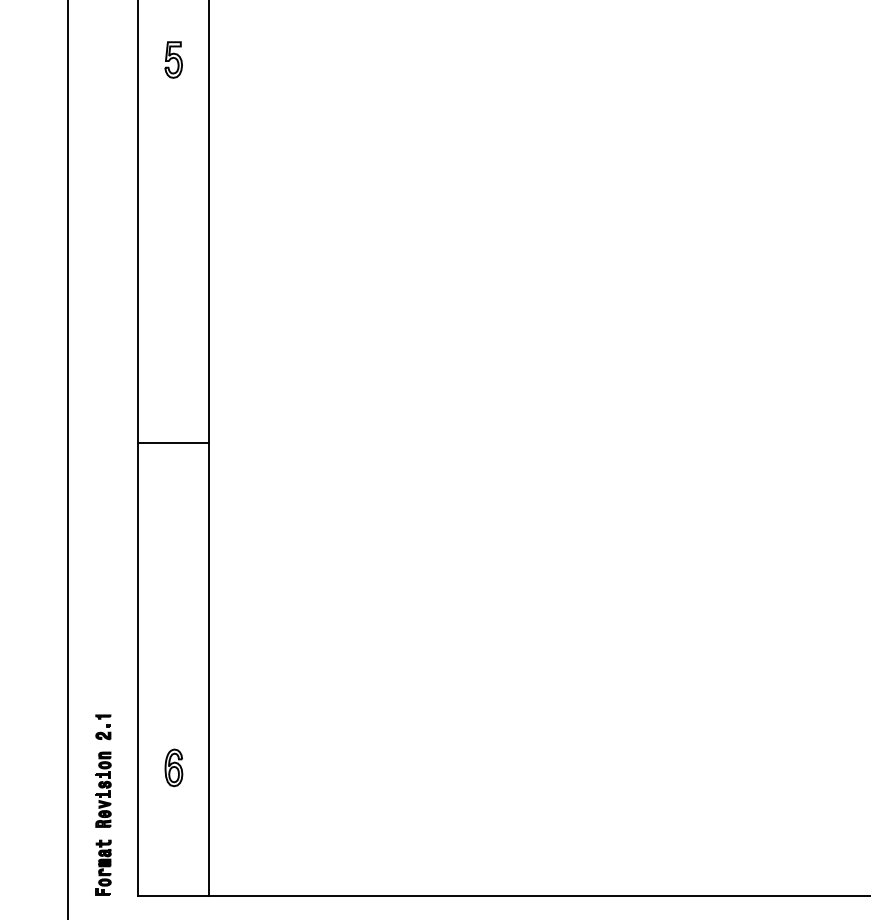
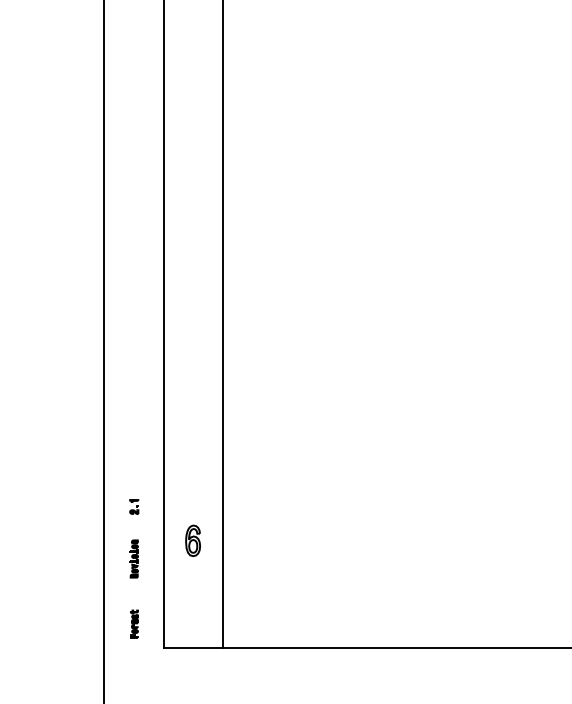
line: (173, 443) -> (192, 270), removed
part: (103, 727) -> (134, 507), size x0.7
part: (103, 789) -> (134, 558), size x0.6
part: (103, 867) -> (134, 623), size x0.6

